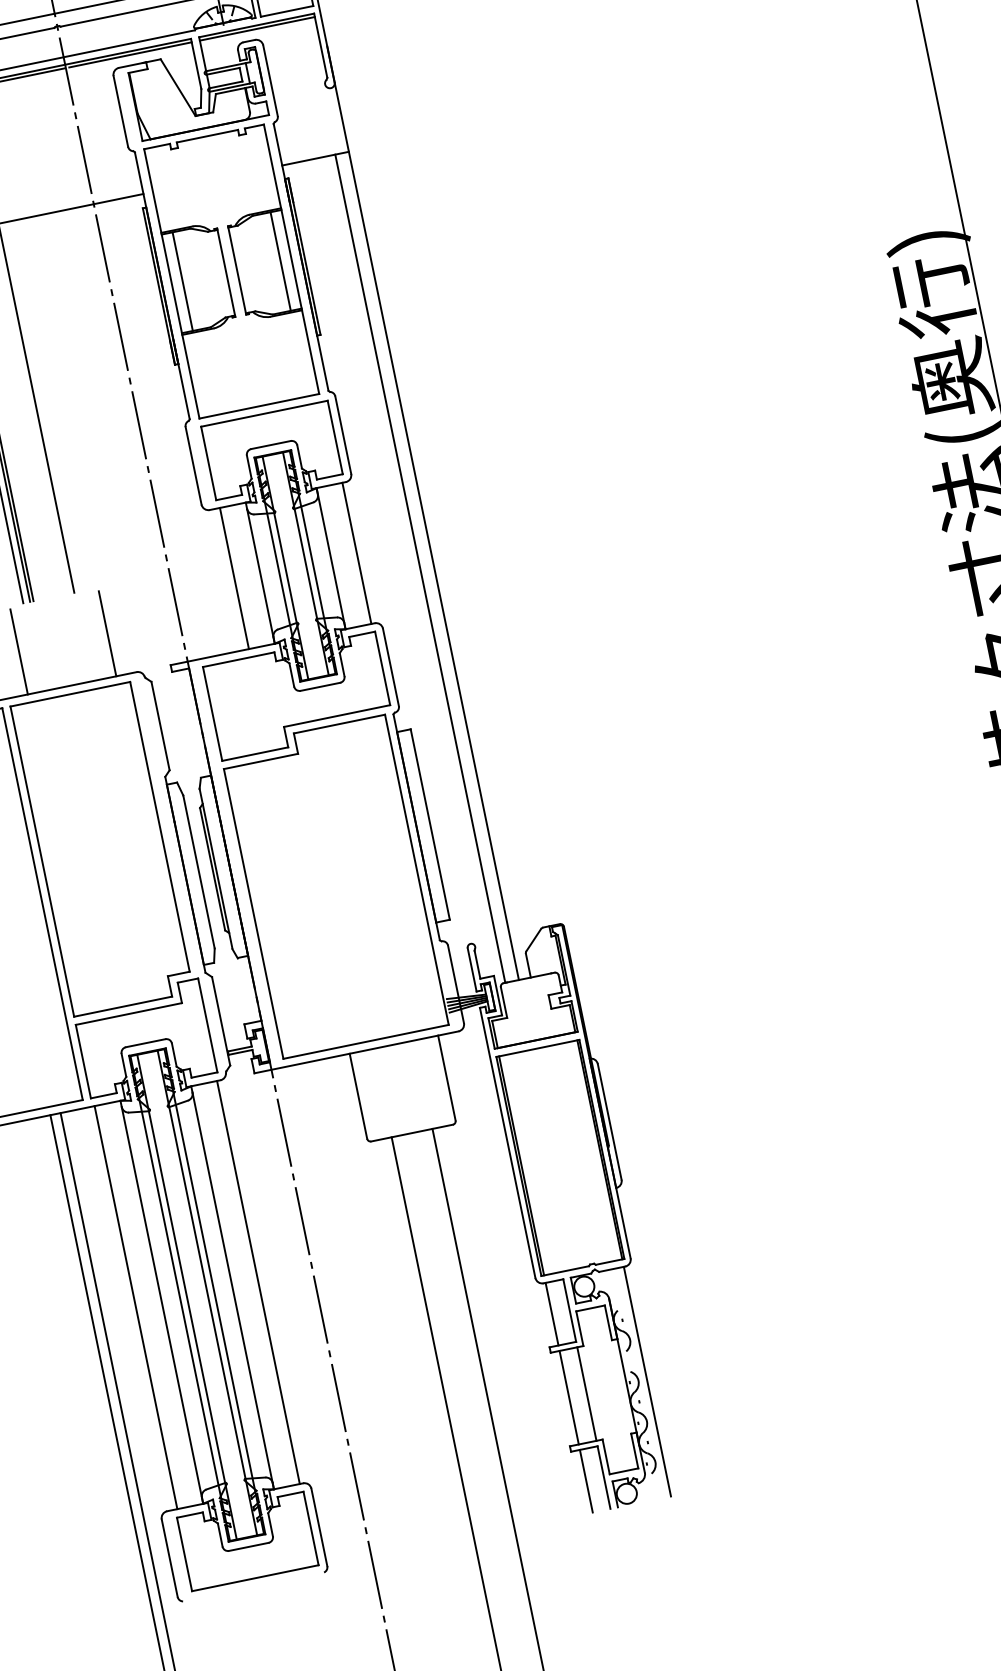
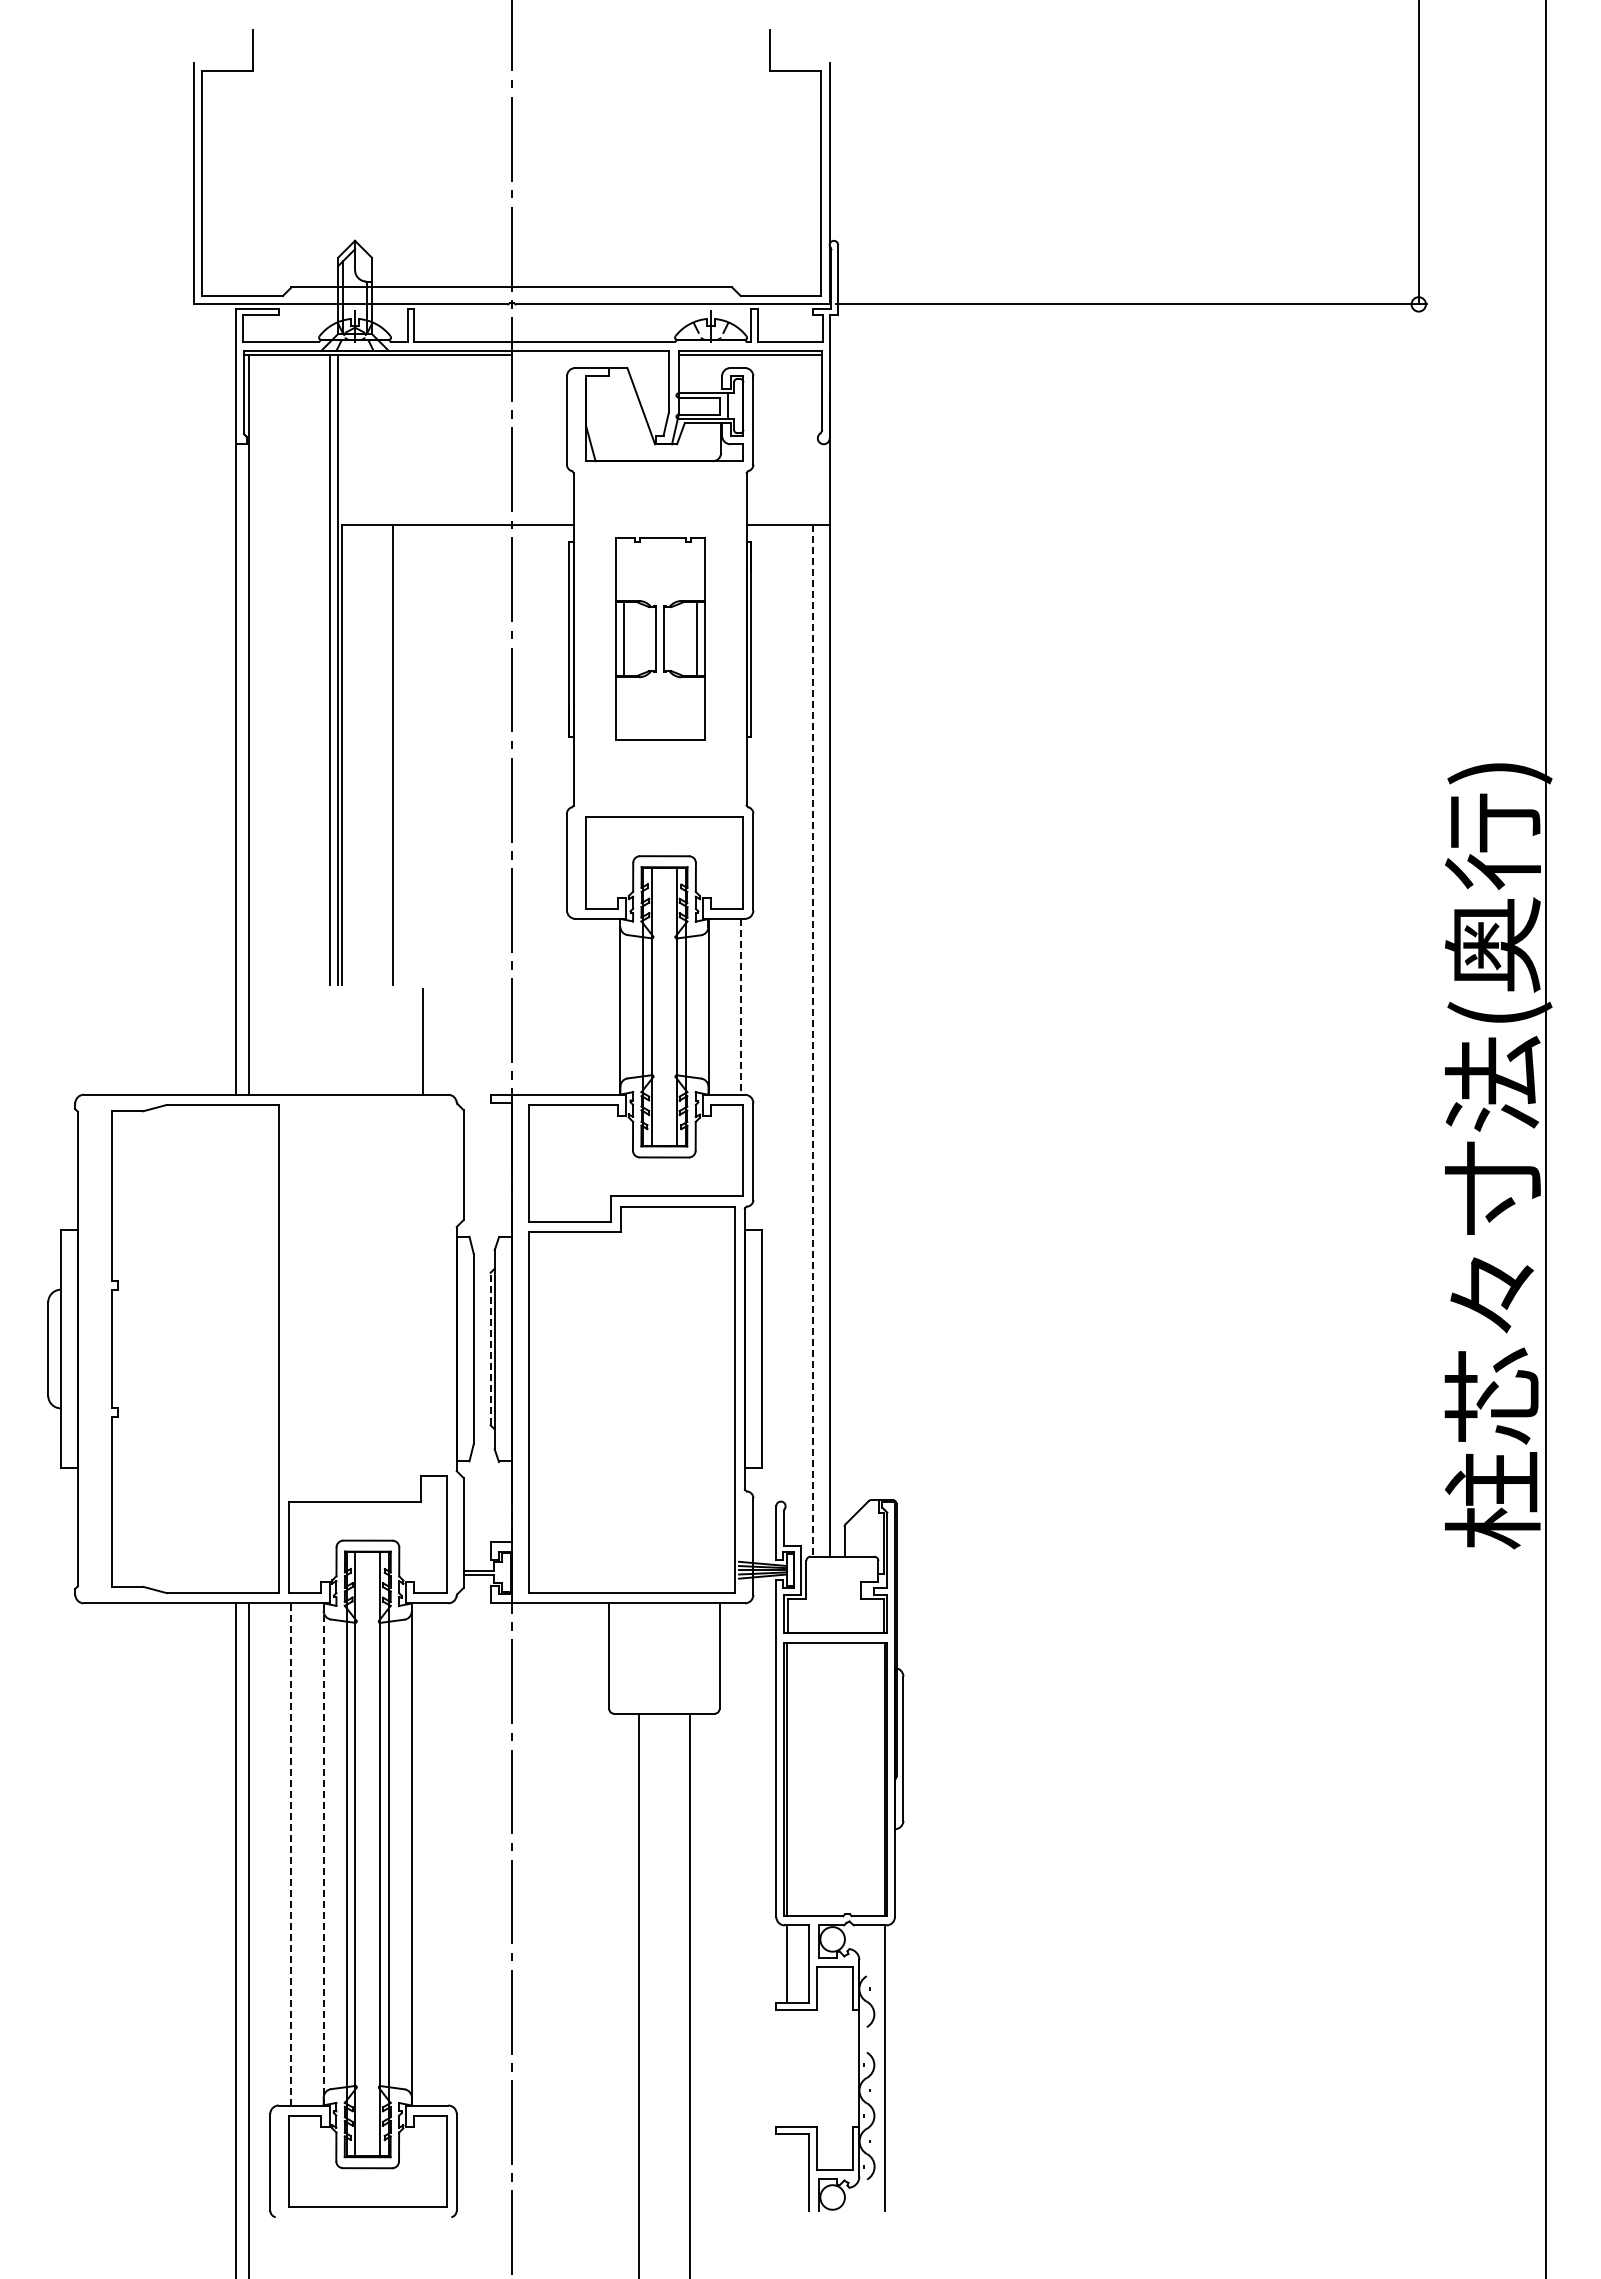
line: (130, 55) -> (592, 355), removed
part: (231, 270) -> (660, 638), size x0.6
line: (356, 553) -> (740, 1006), solid -> dashed
line: (420, 568) -> (812, 1040), solid -> dashed
line: (234, 578) -> (588, 1006), removed
line: (18, 651) -> (312, 1041), removed
part: (102, 848) -> (363, 1297), removed
line: (212, 868) -> (490, 1348), solid -> dashed
line: (258, 1282) -> (444, 1854), removed
line: (162, 1304) -> (323, 1857), solid -> dashed
line: (135, 1306) -> (291, 1853), solid -> dashed
line: (587, 1394) -> (809, 2068), removed
line: (569, 1397) -> (787, 2068), removed
line: (586, 1481) -> (787, 2172), removed

